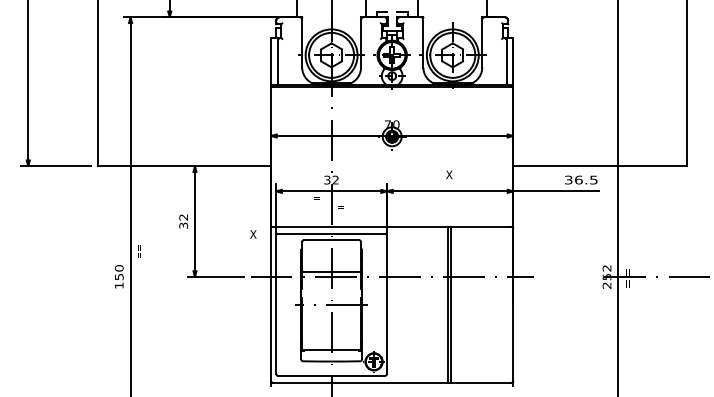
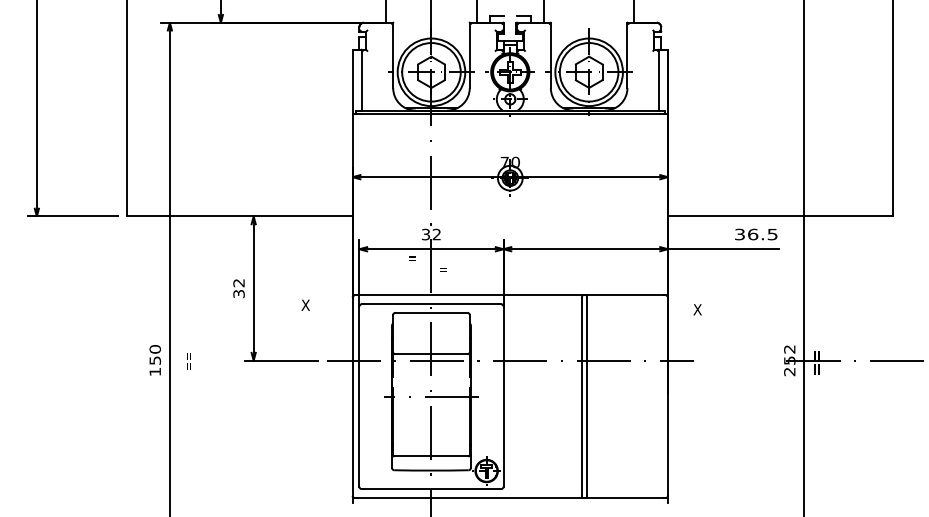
text: (449, 174) -> (697, 309), moved
text: (253, 233) -> (305, 304), moved
text: (139, 251) -> (188, 361), moved

